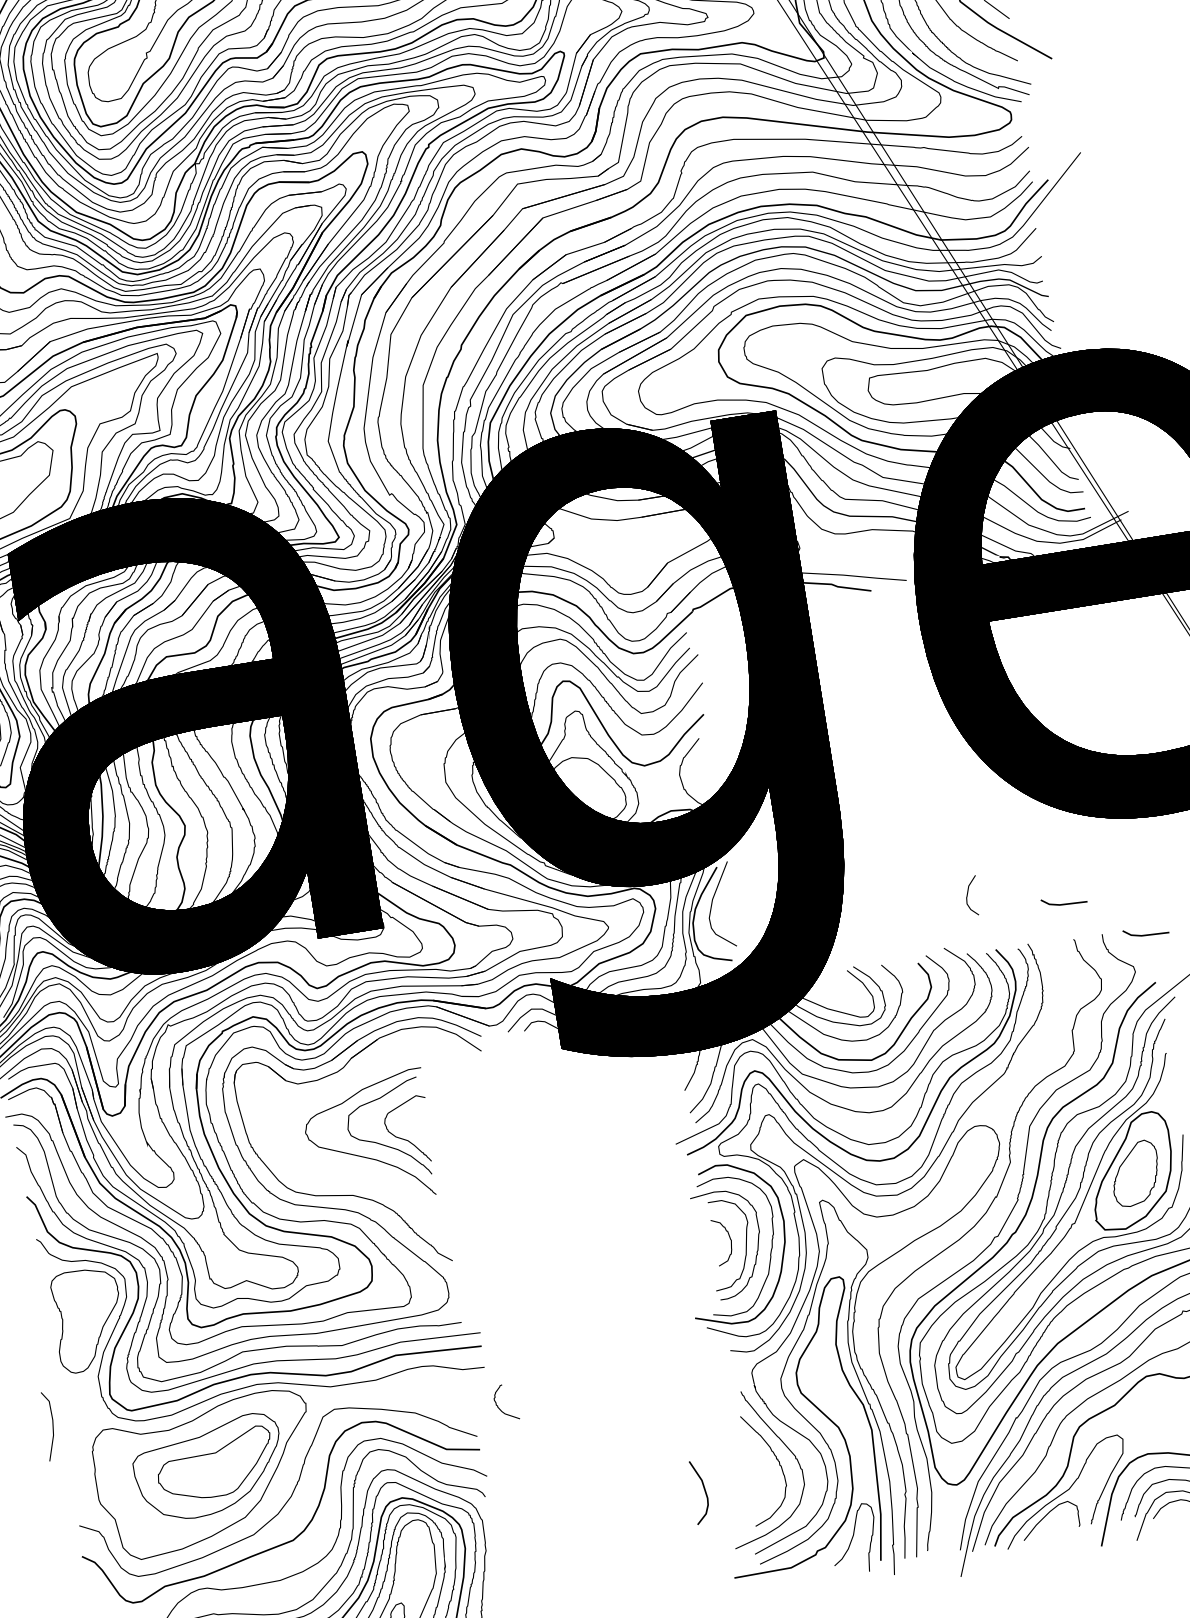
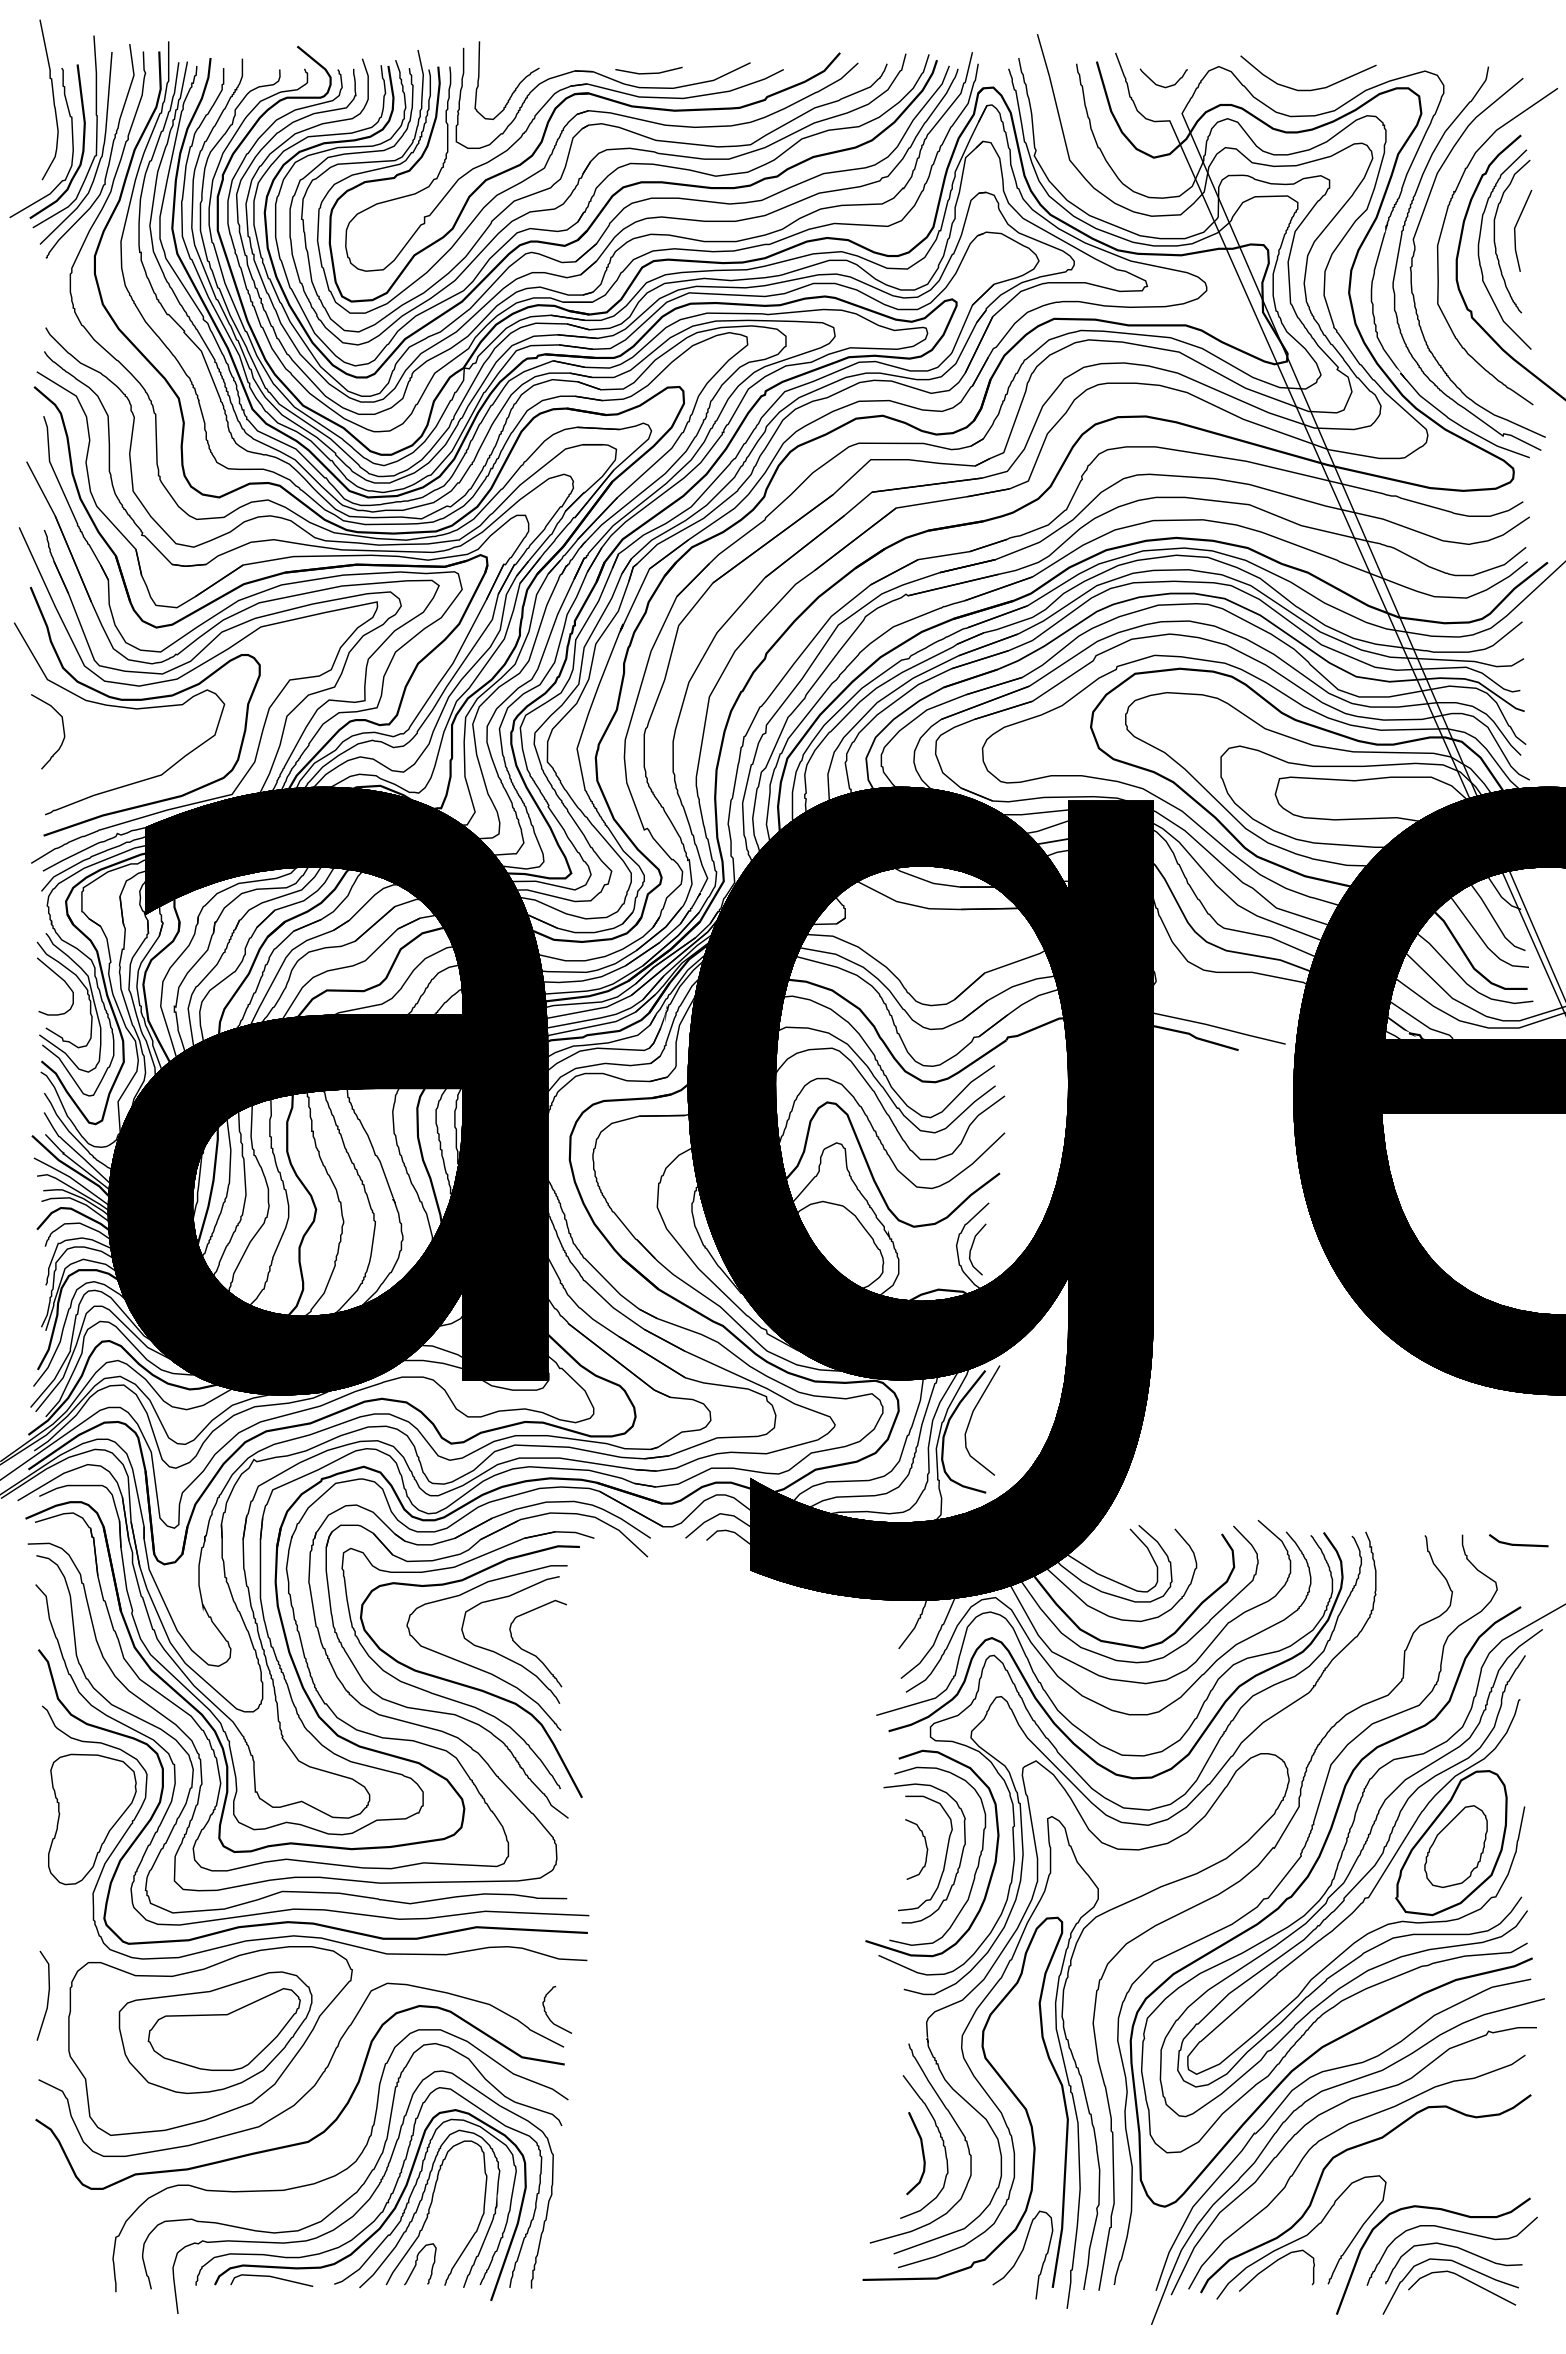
curve: (967, 895) -> (972, 1247), moved
line: (1064, 903) -> (1420, 1488), removed
part: (355, 1170) -> (462, 1683), added
curve: (497, 1405) -> (546, 2011), moved
line: (52, 1426) -> (47, 1996), moved
curve: (703, 1489) -> (921, 2150), moved

